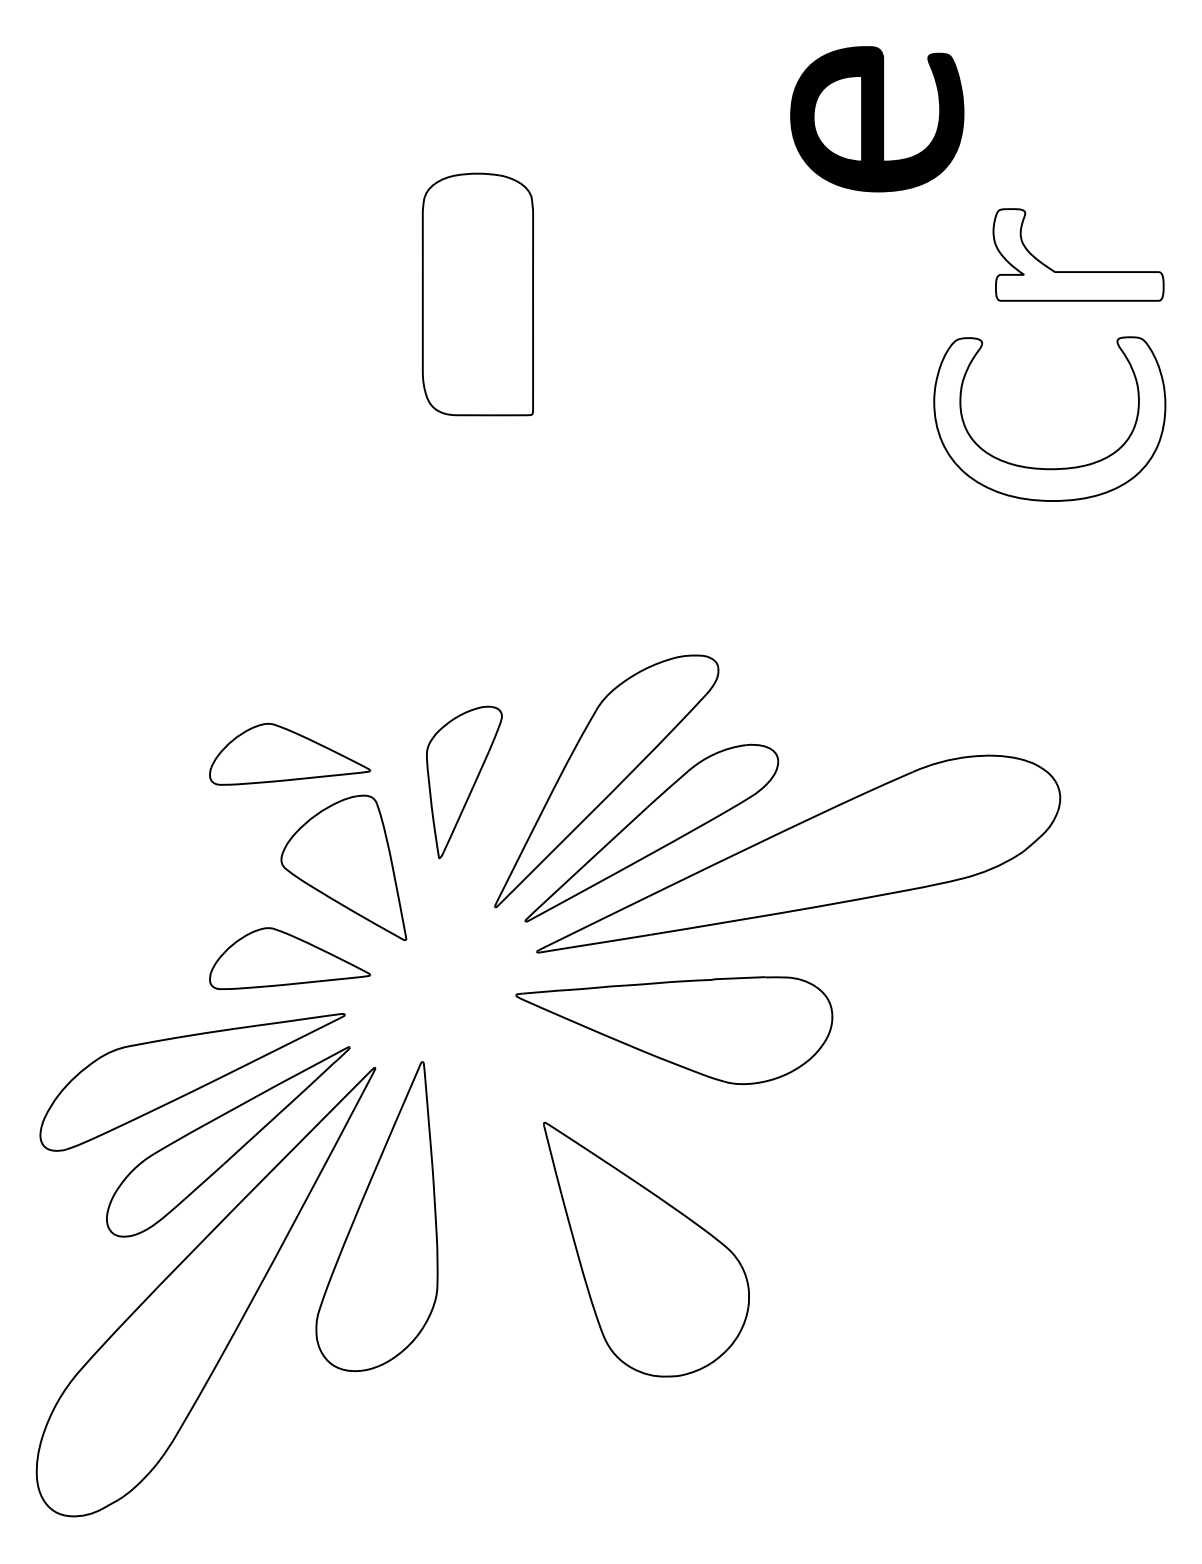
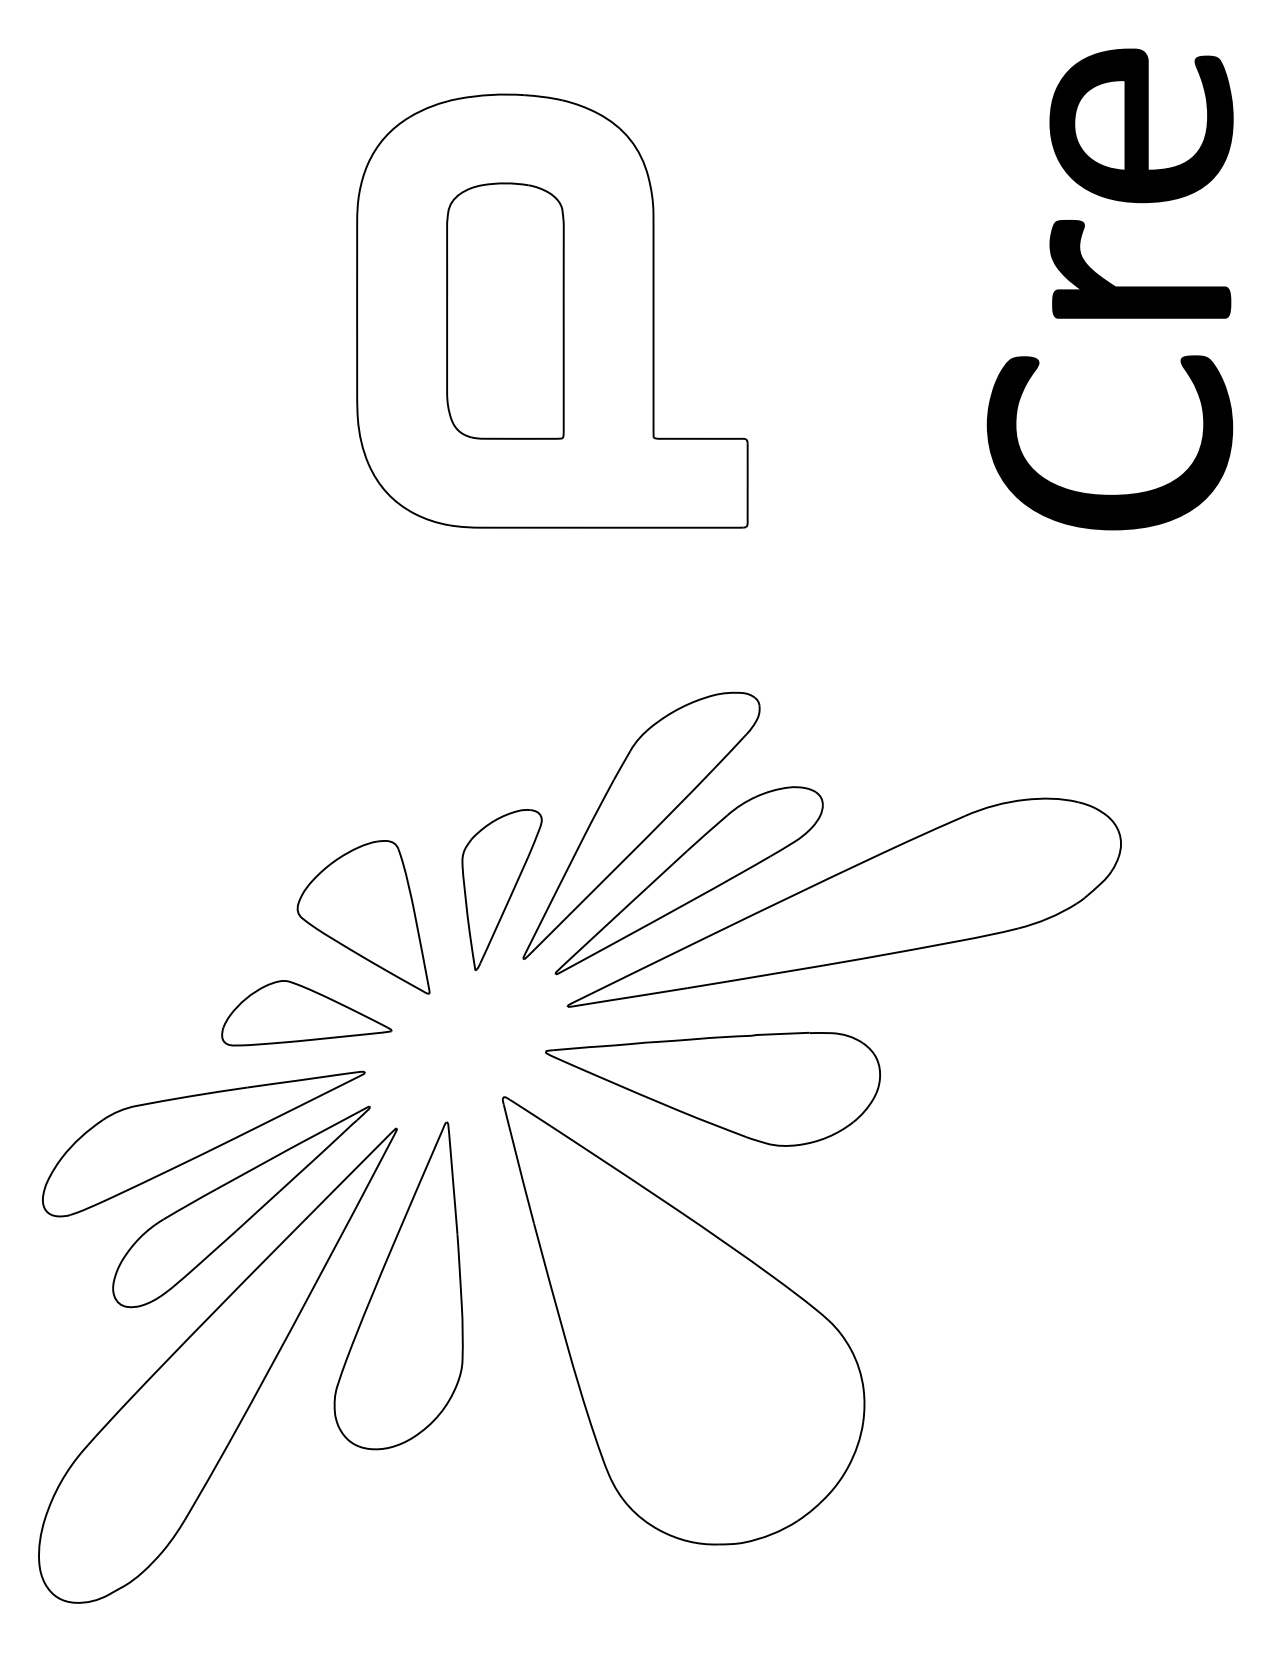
part: (877, 118) -> (1141, 125), moved
fill: (1078, 254) -> (1140, 268), added
part: (522, 293) -> (552, 310), added
fill: (1049, 418) -> (1109, 442), added
part: (289, 754) -> (306, 797), removed
part: (463, 782) -> (501, 889), moved
part: (646, 1249) -> (683, 1320), size x1.67

